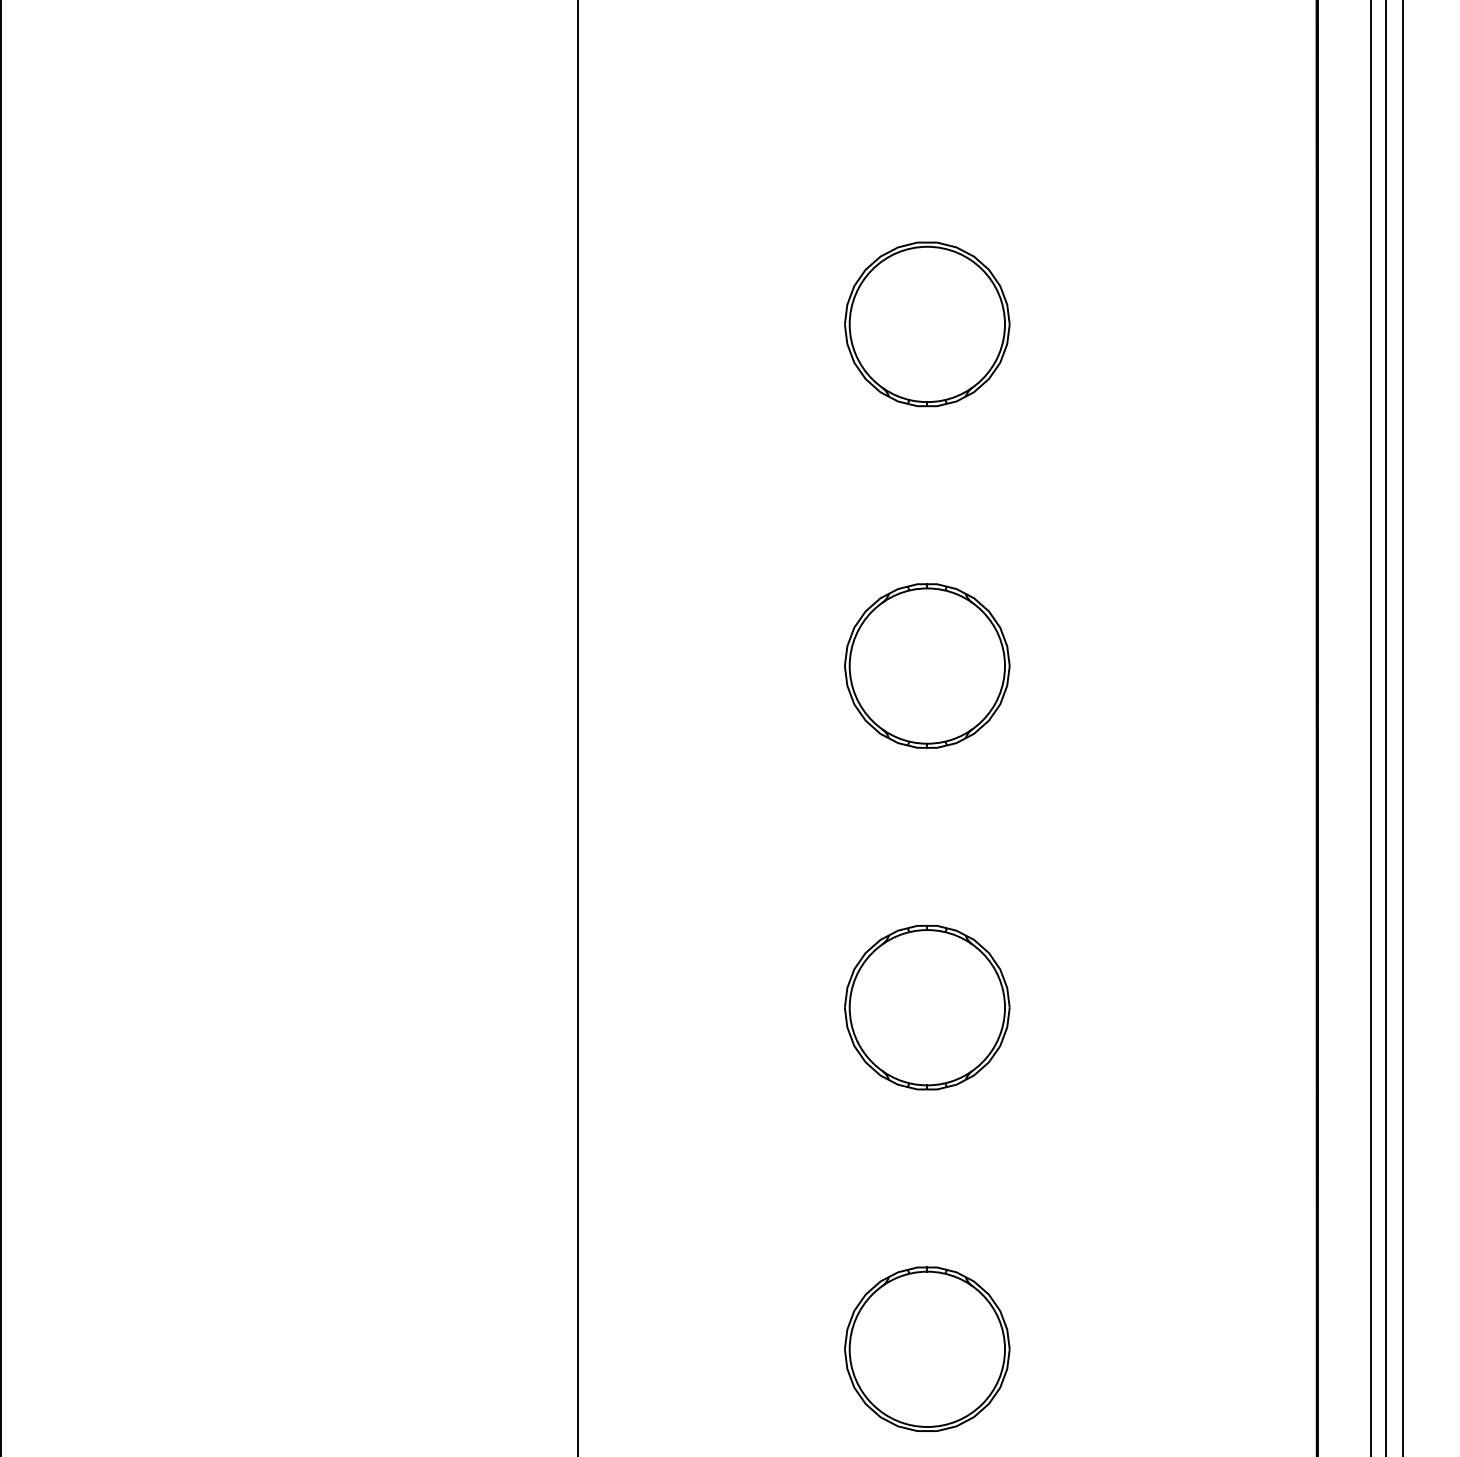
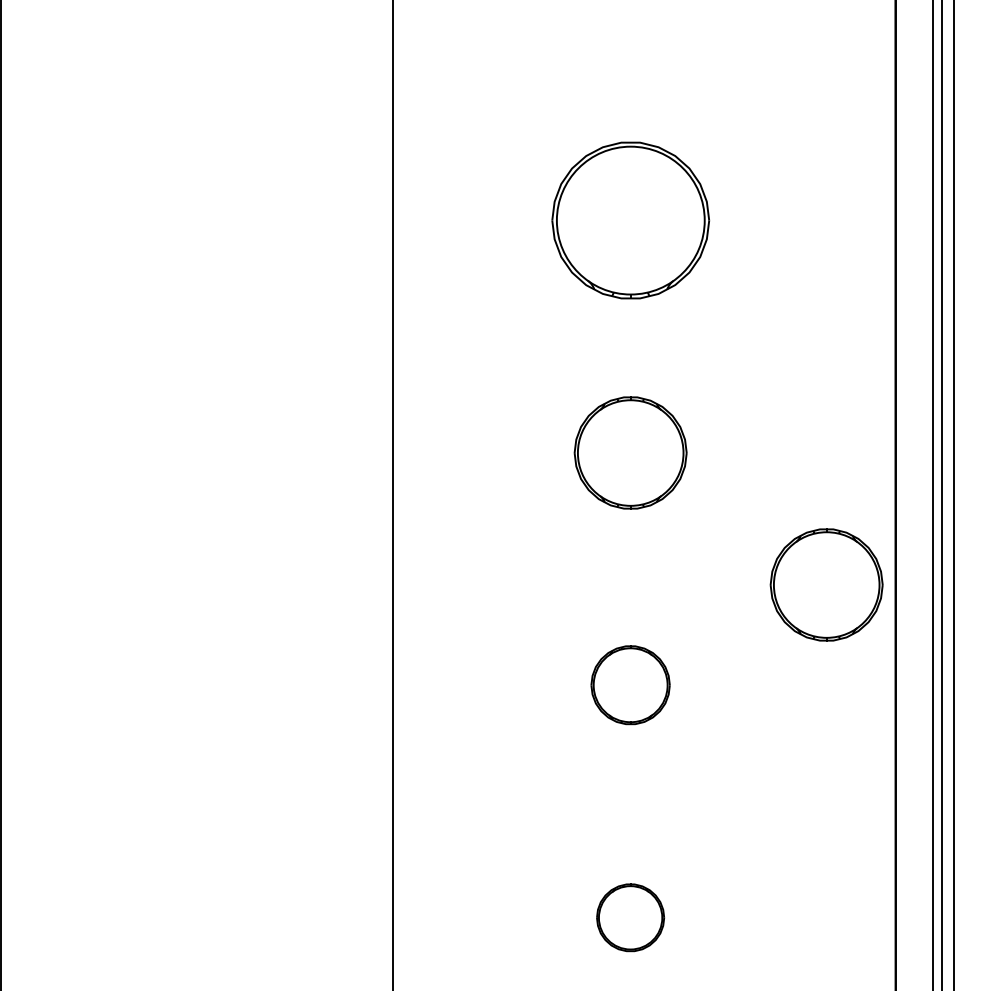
part: (927, 324) -> (630, 220), size x1.4
part: (1215, 859) -> (826, 584), added
part: (927, 1006) -> (630, 684), size x0.7
part: (927, 1349) -> (630, 917), size x0.6

